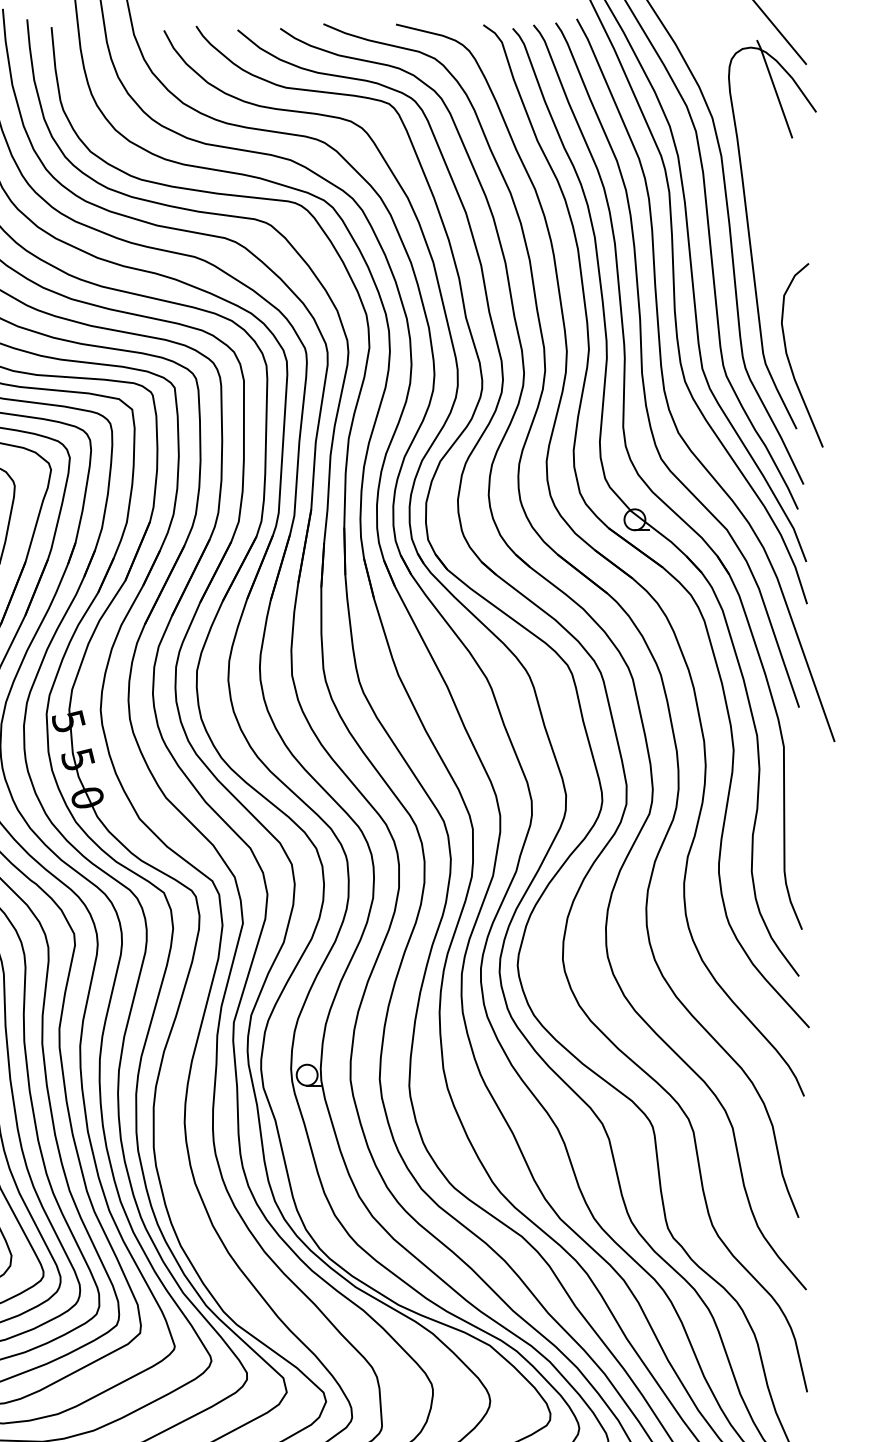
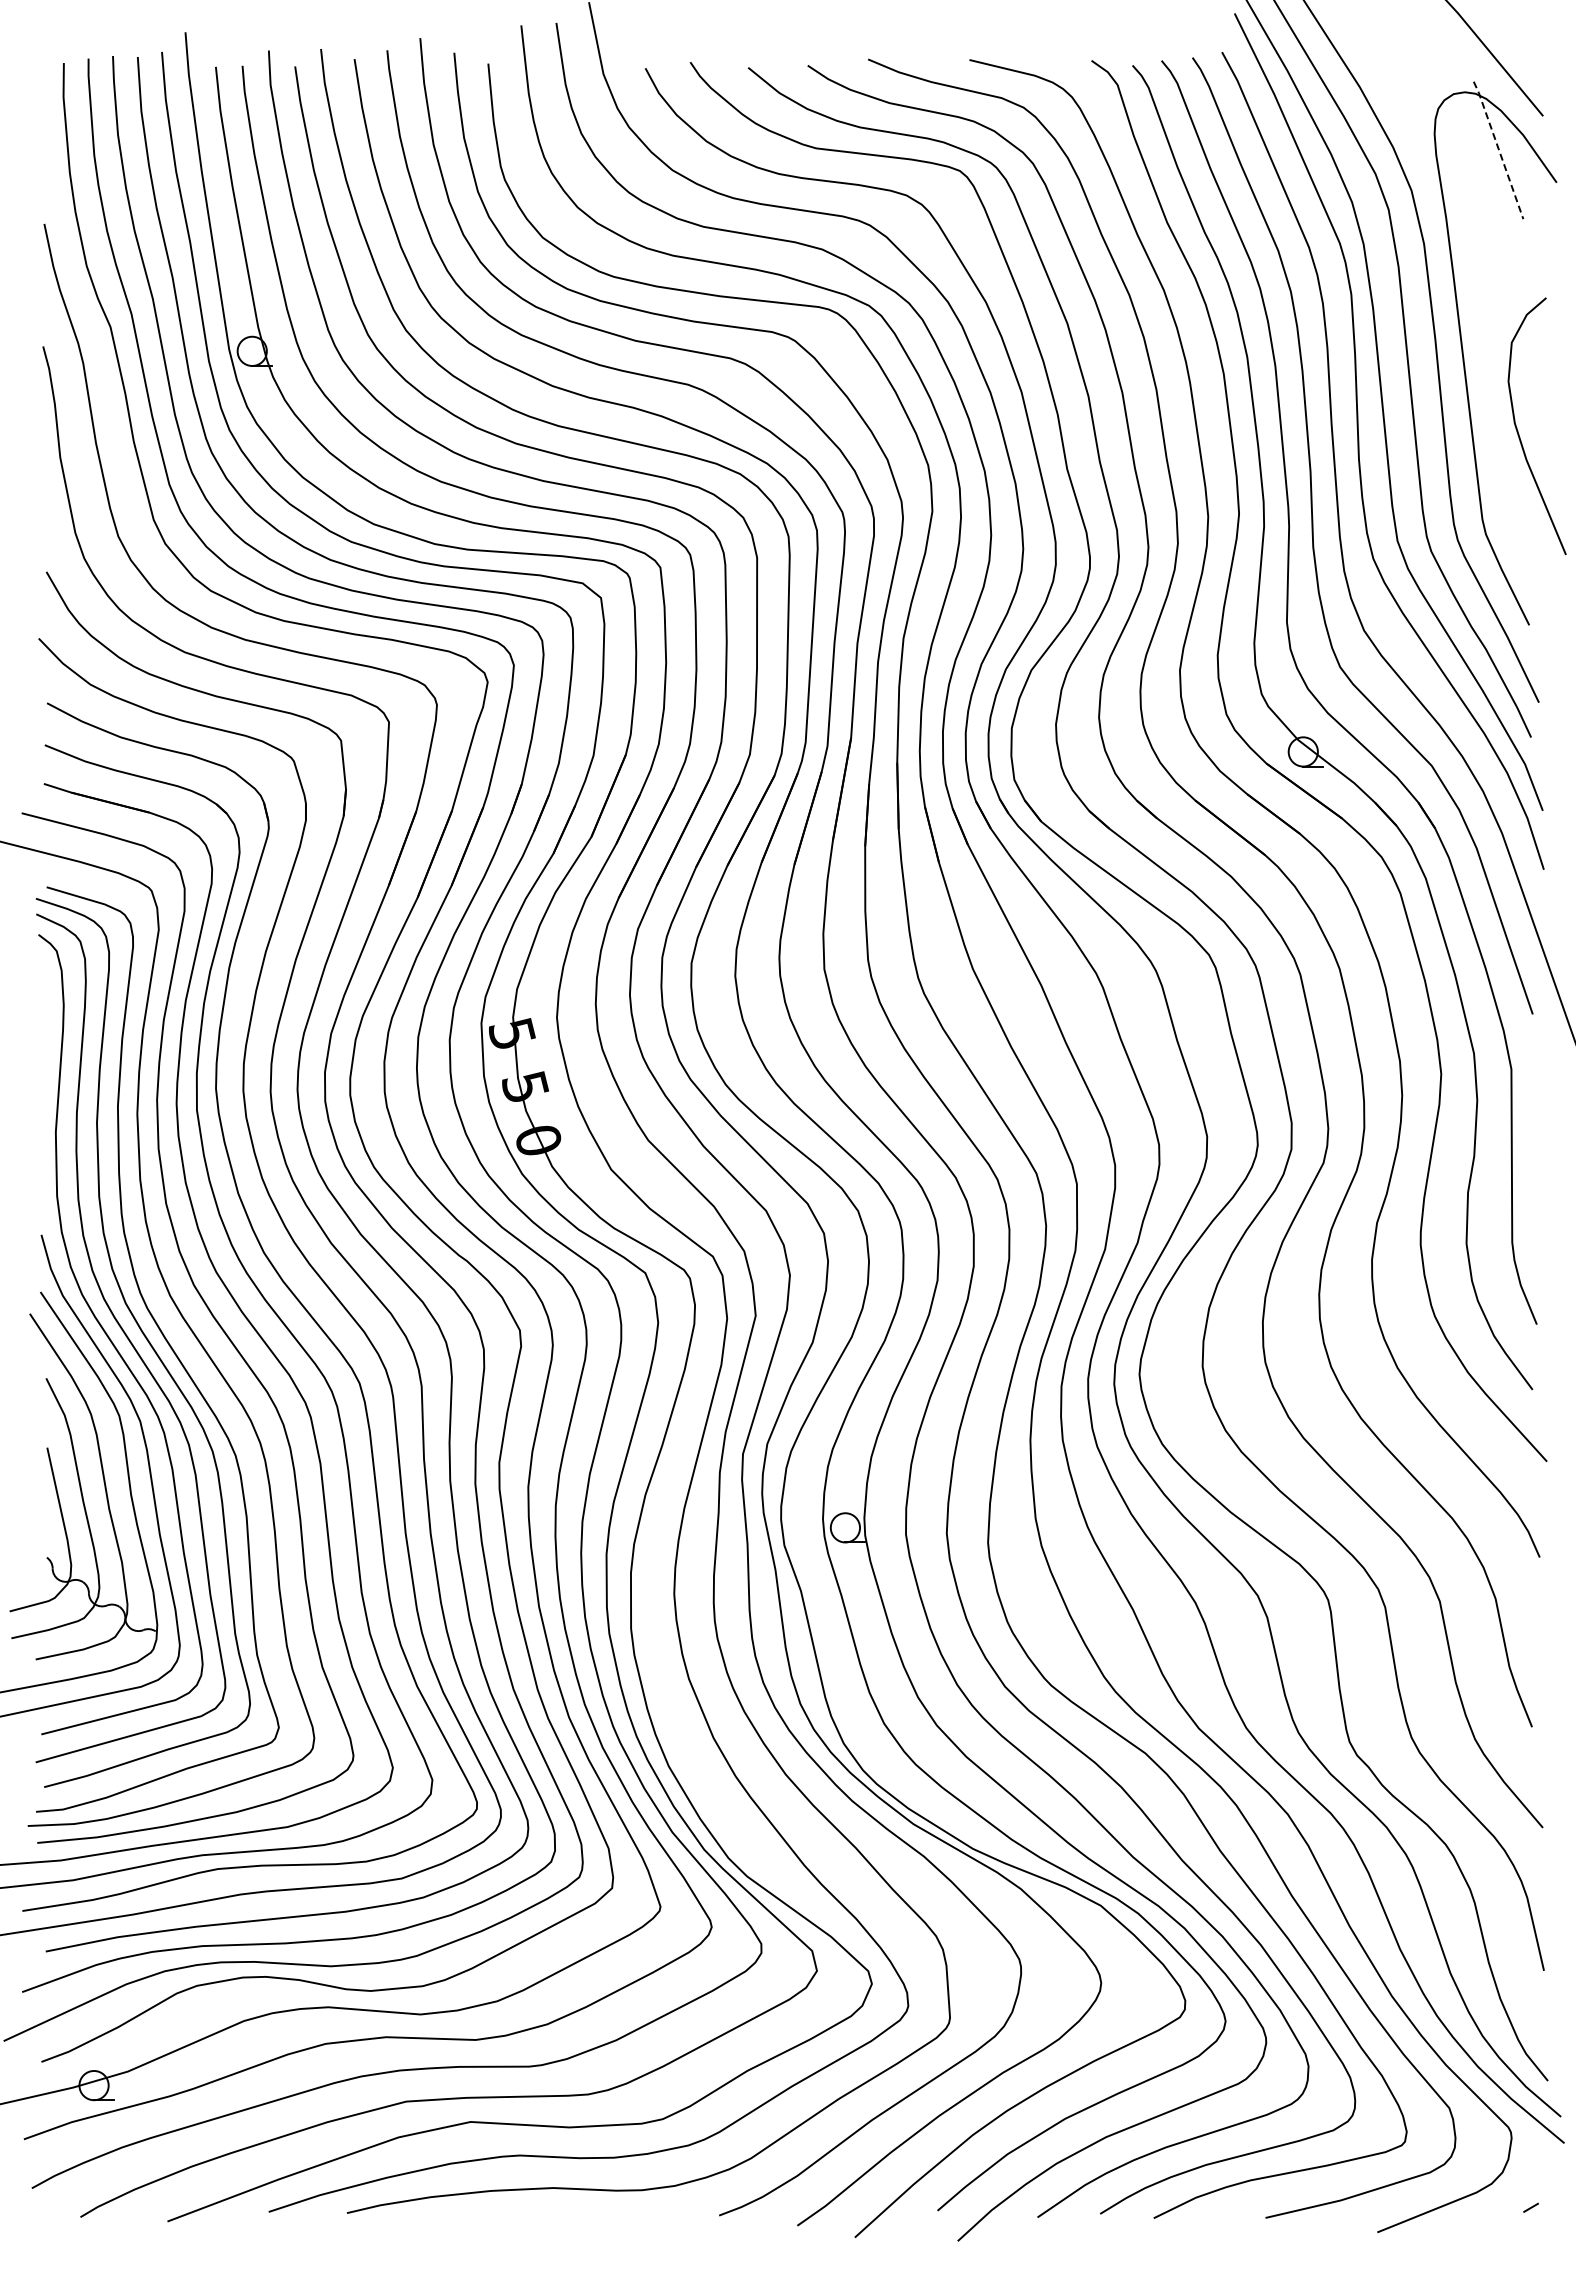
line: (774, 88) -> (1498, 149), solid -> dashed
curve: (788, 358) -> (1518, 430), moved

